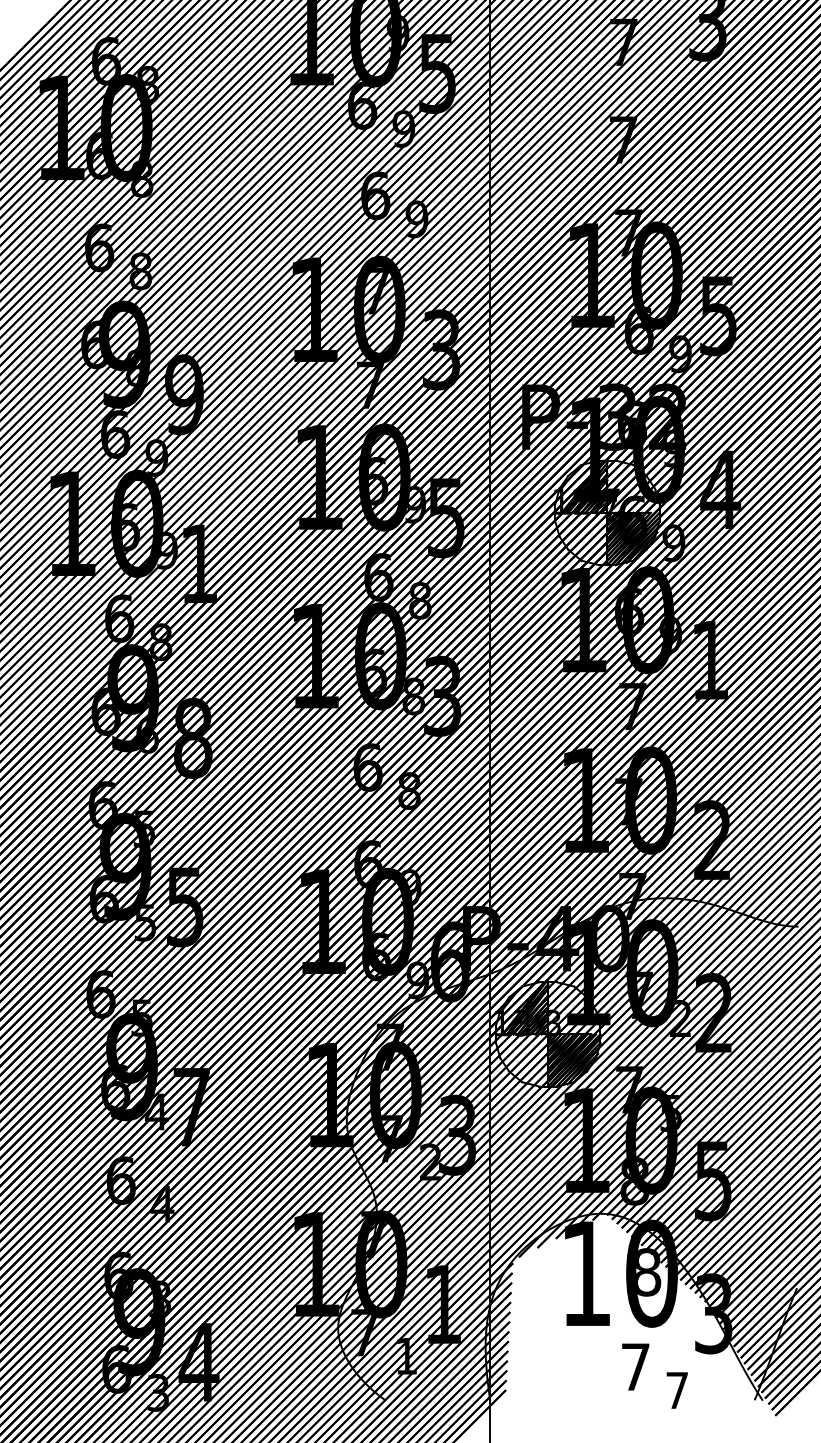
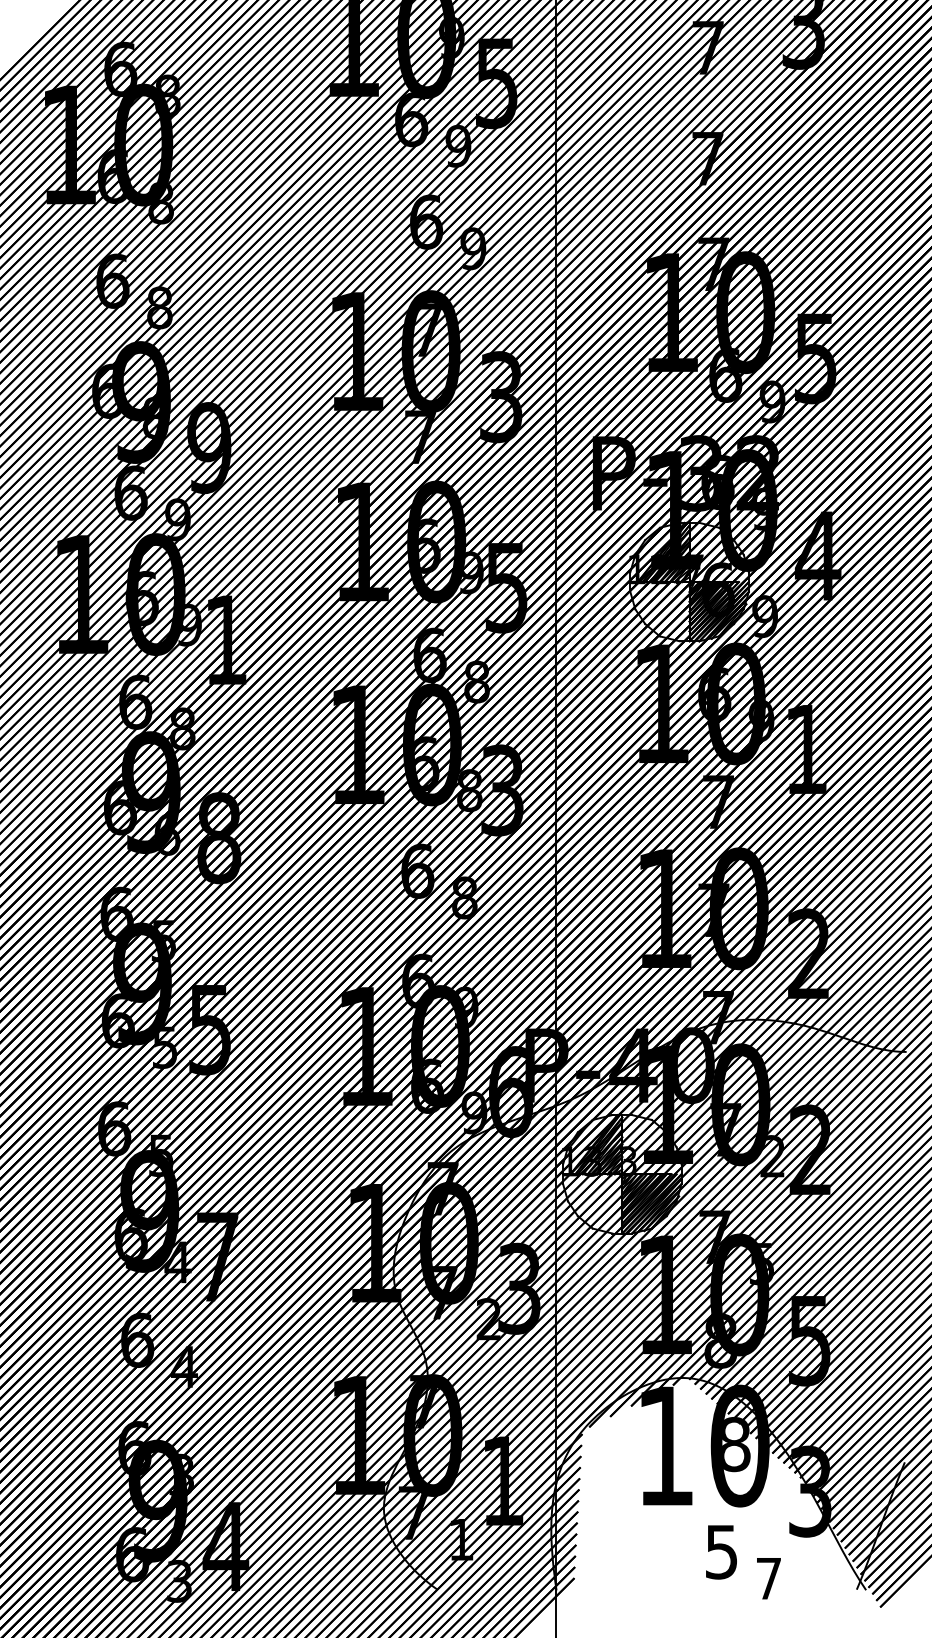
text: (635, 1367) -> (721, 1552), 7 -> 5

